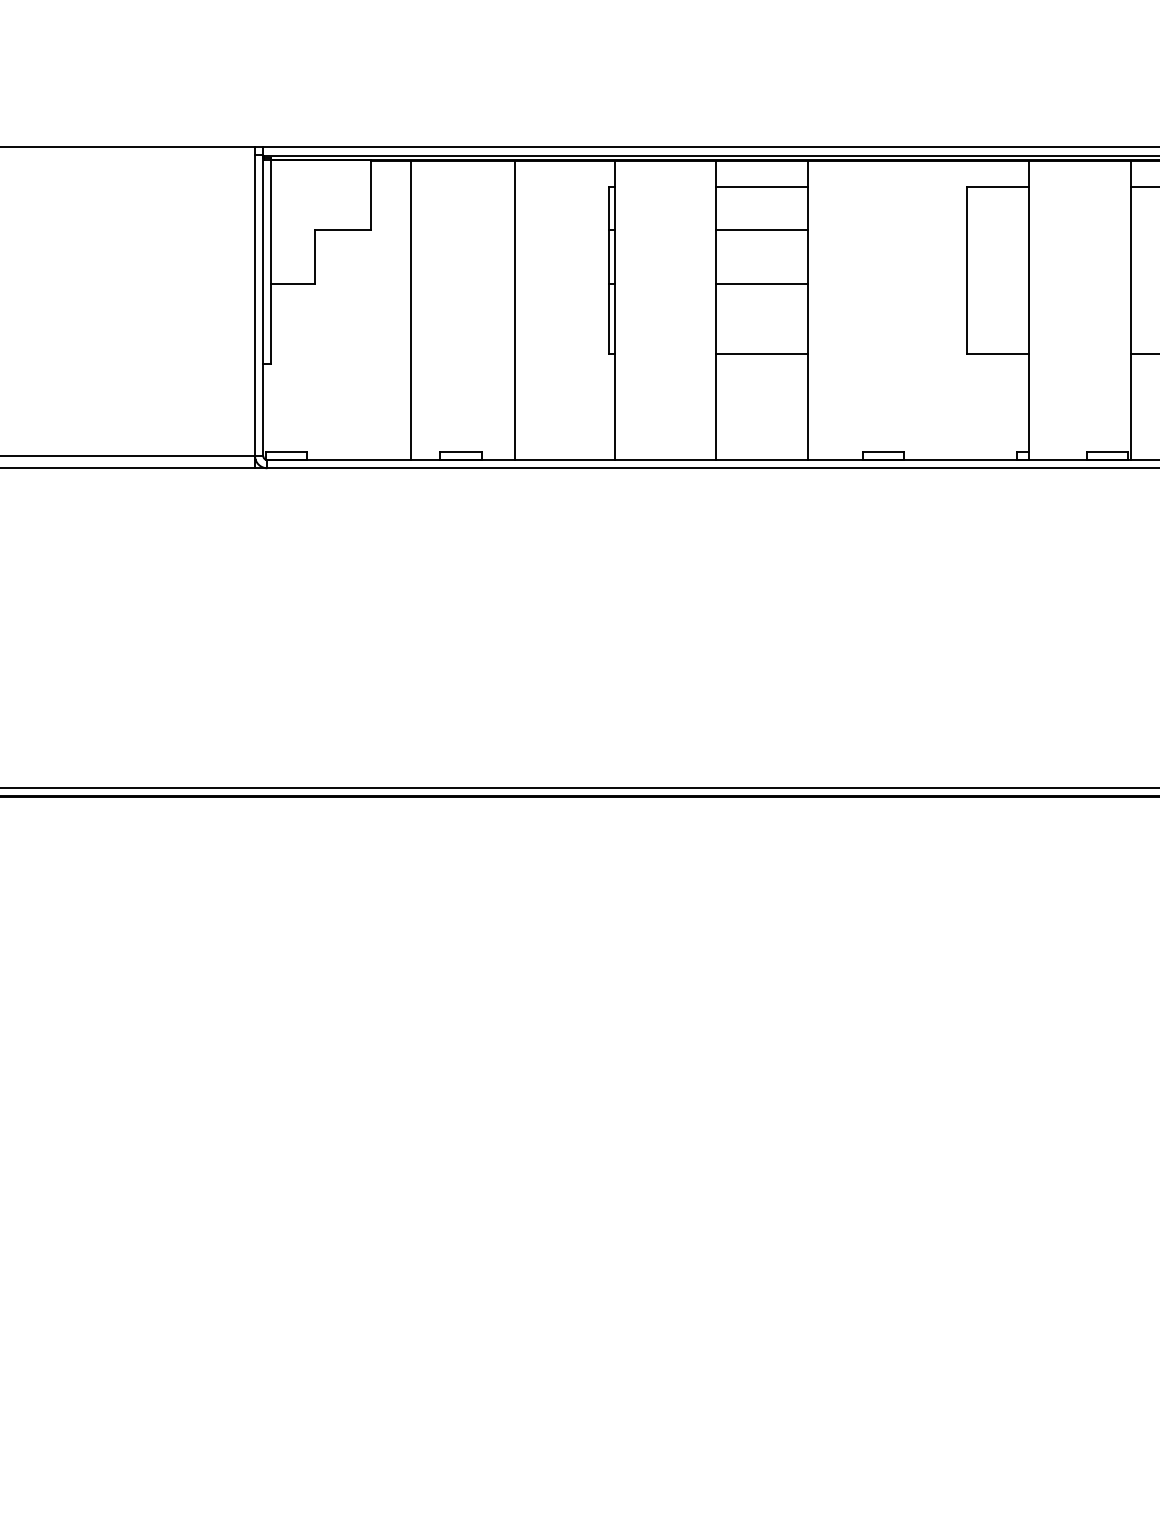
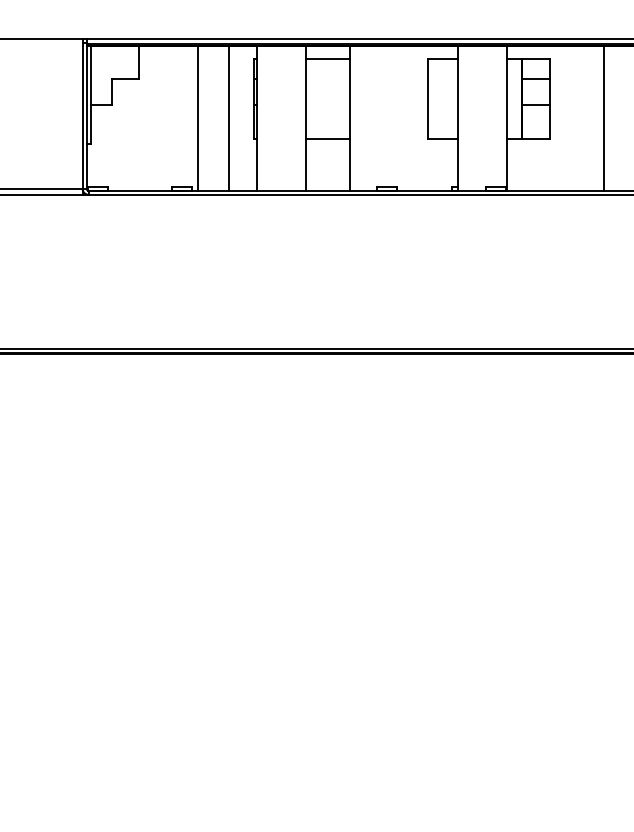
line: (762, 230) -> (328, 79), removed
line: (762, 284) -> (328, 105), removed
line: (411, 310) -> (198, 118), moved
line: (514, 310) -> (229, 118), moved

